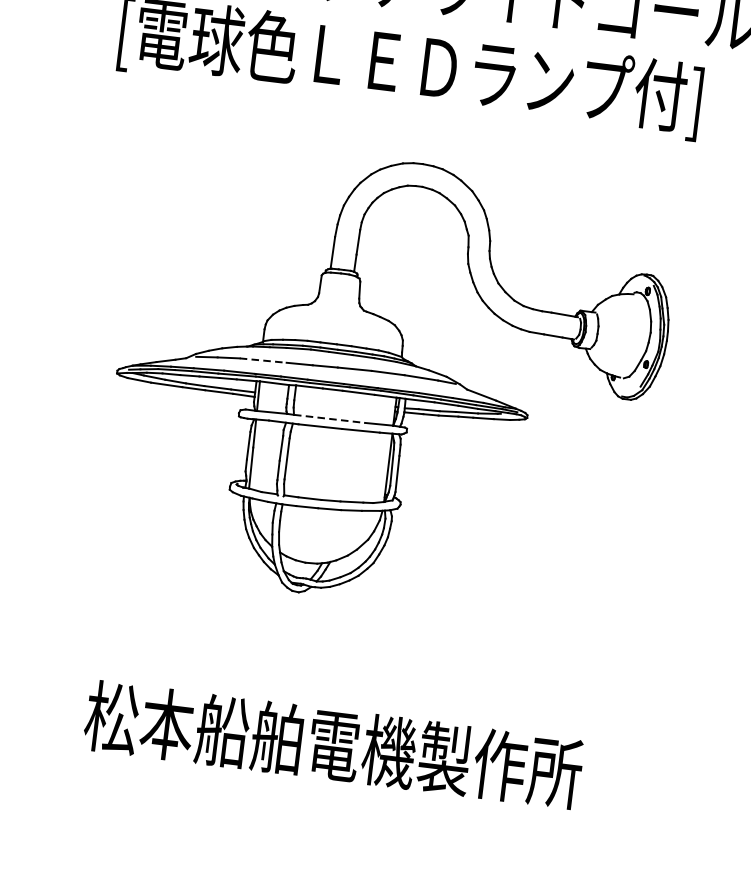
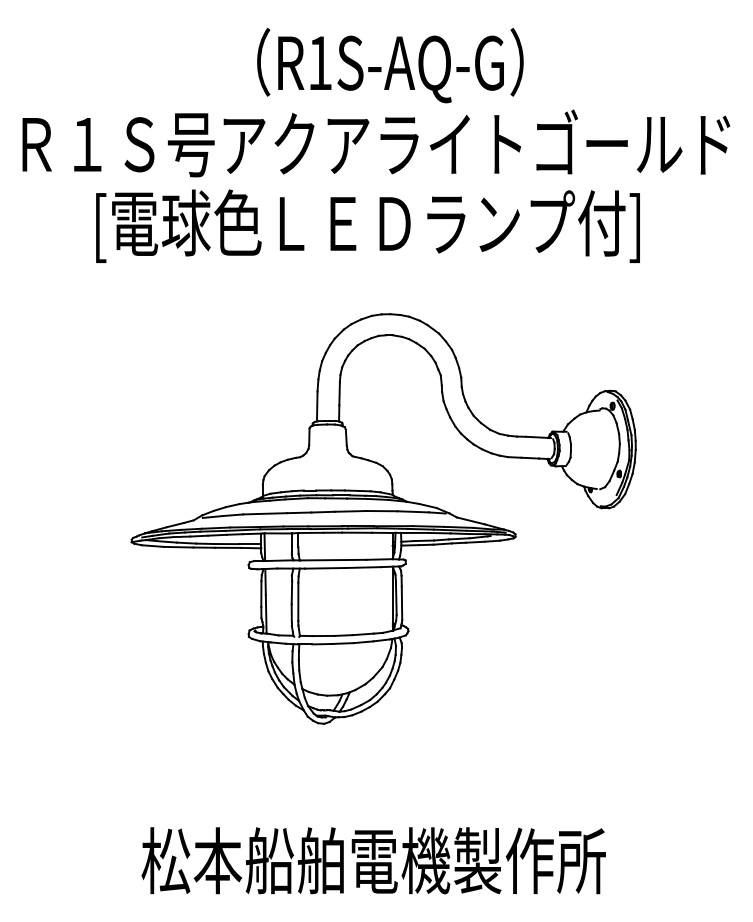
line: (263, 360) -> (265, 513), dashed -> solid
line: (330, 419) -> (333, 560), dashed -> solid

